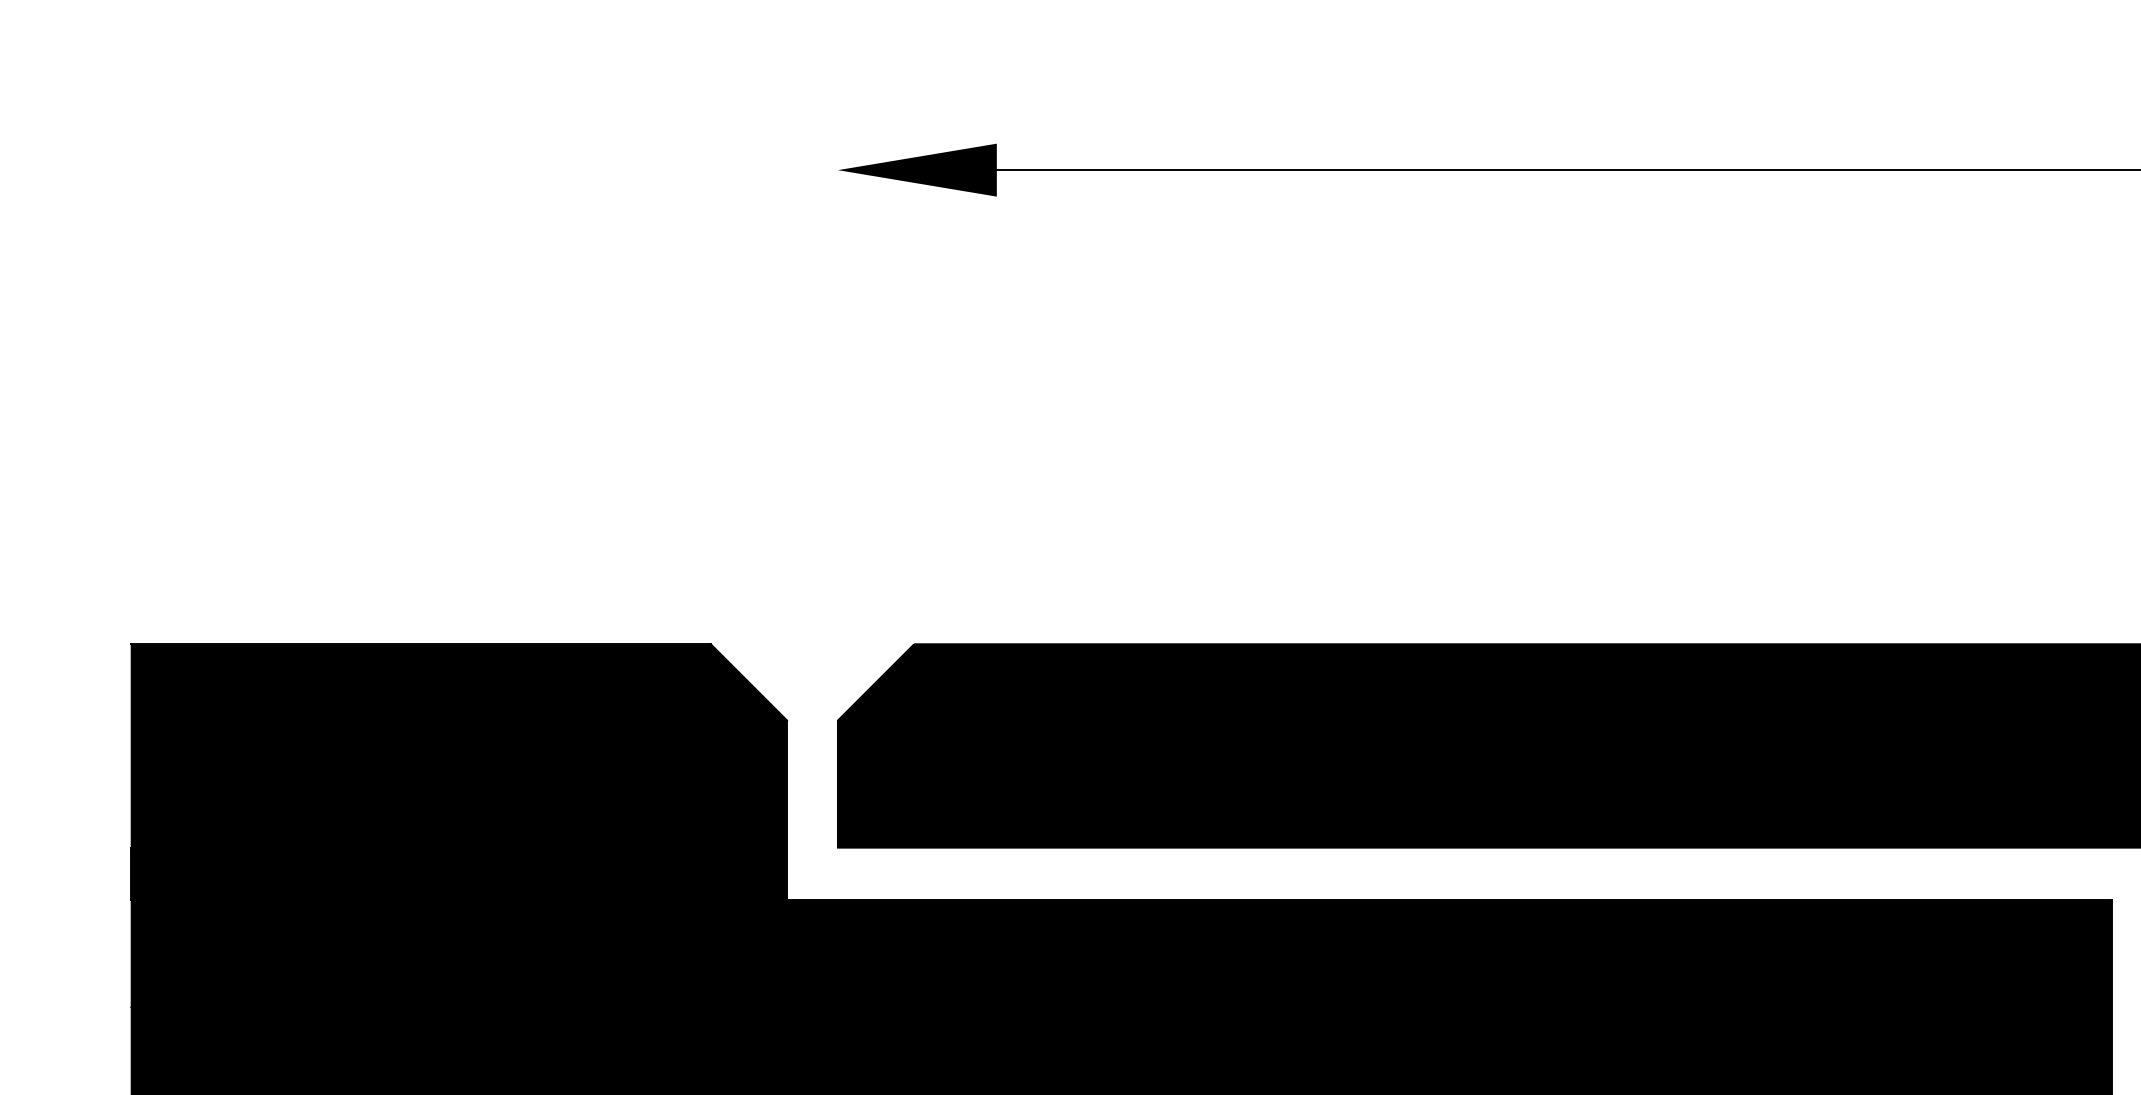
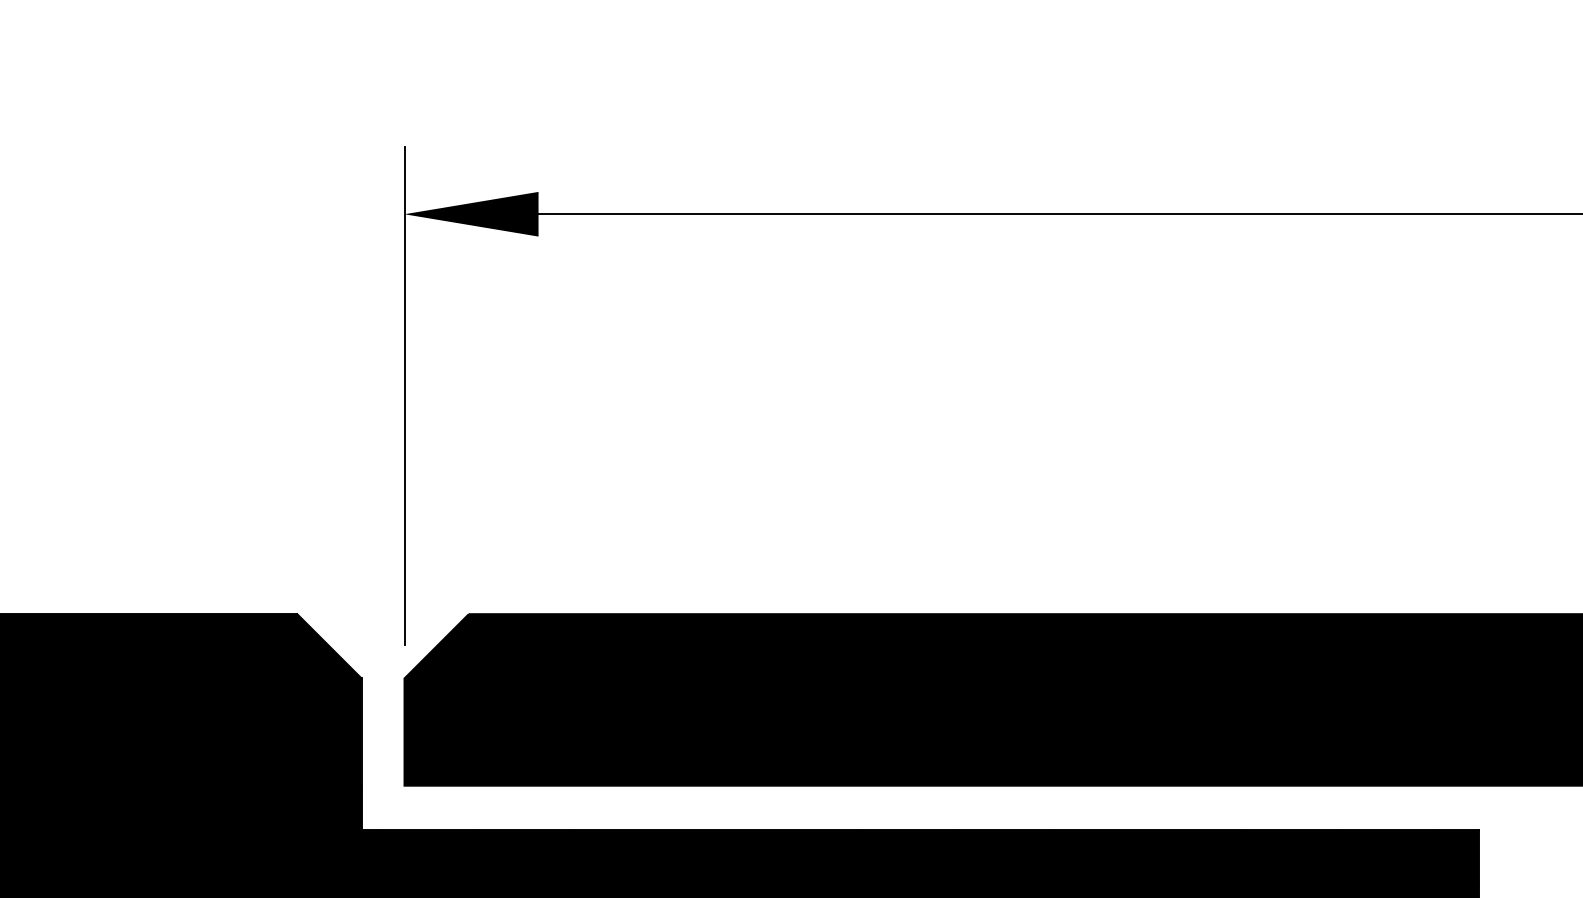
line: (837, 385) -> (404, 395), added

